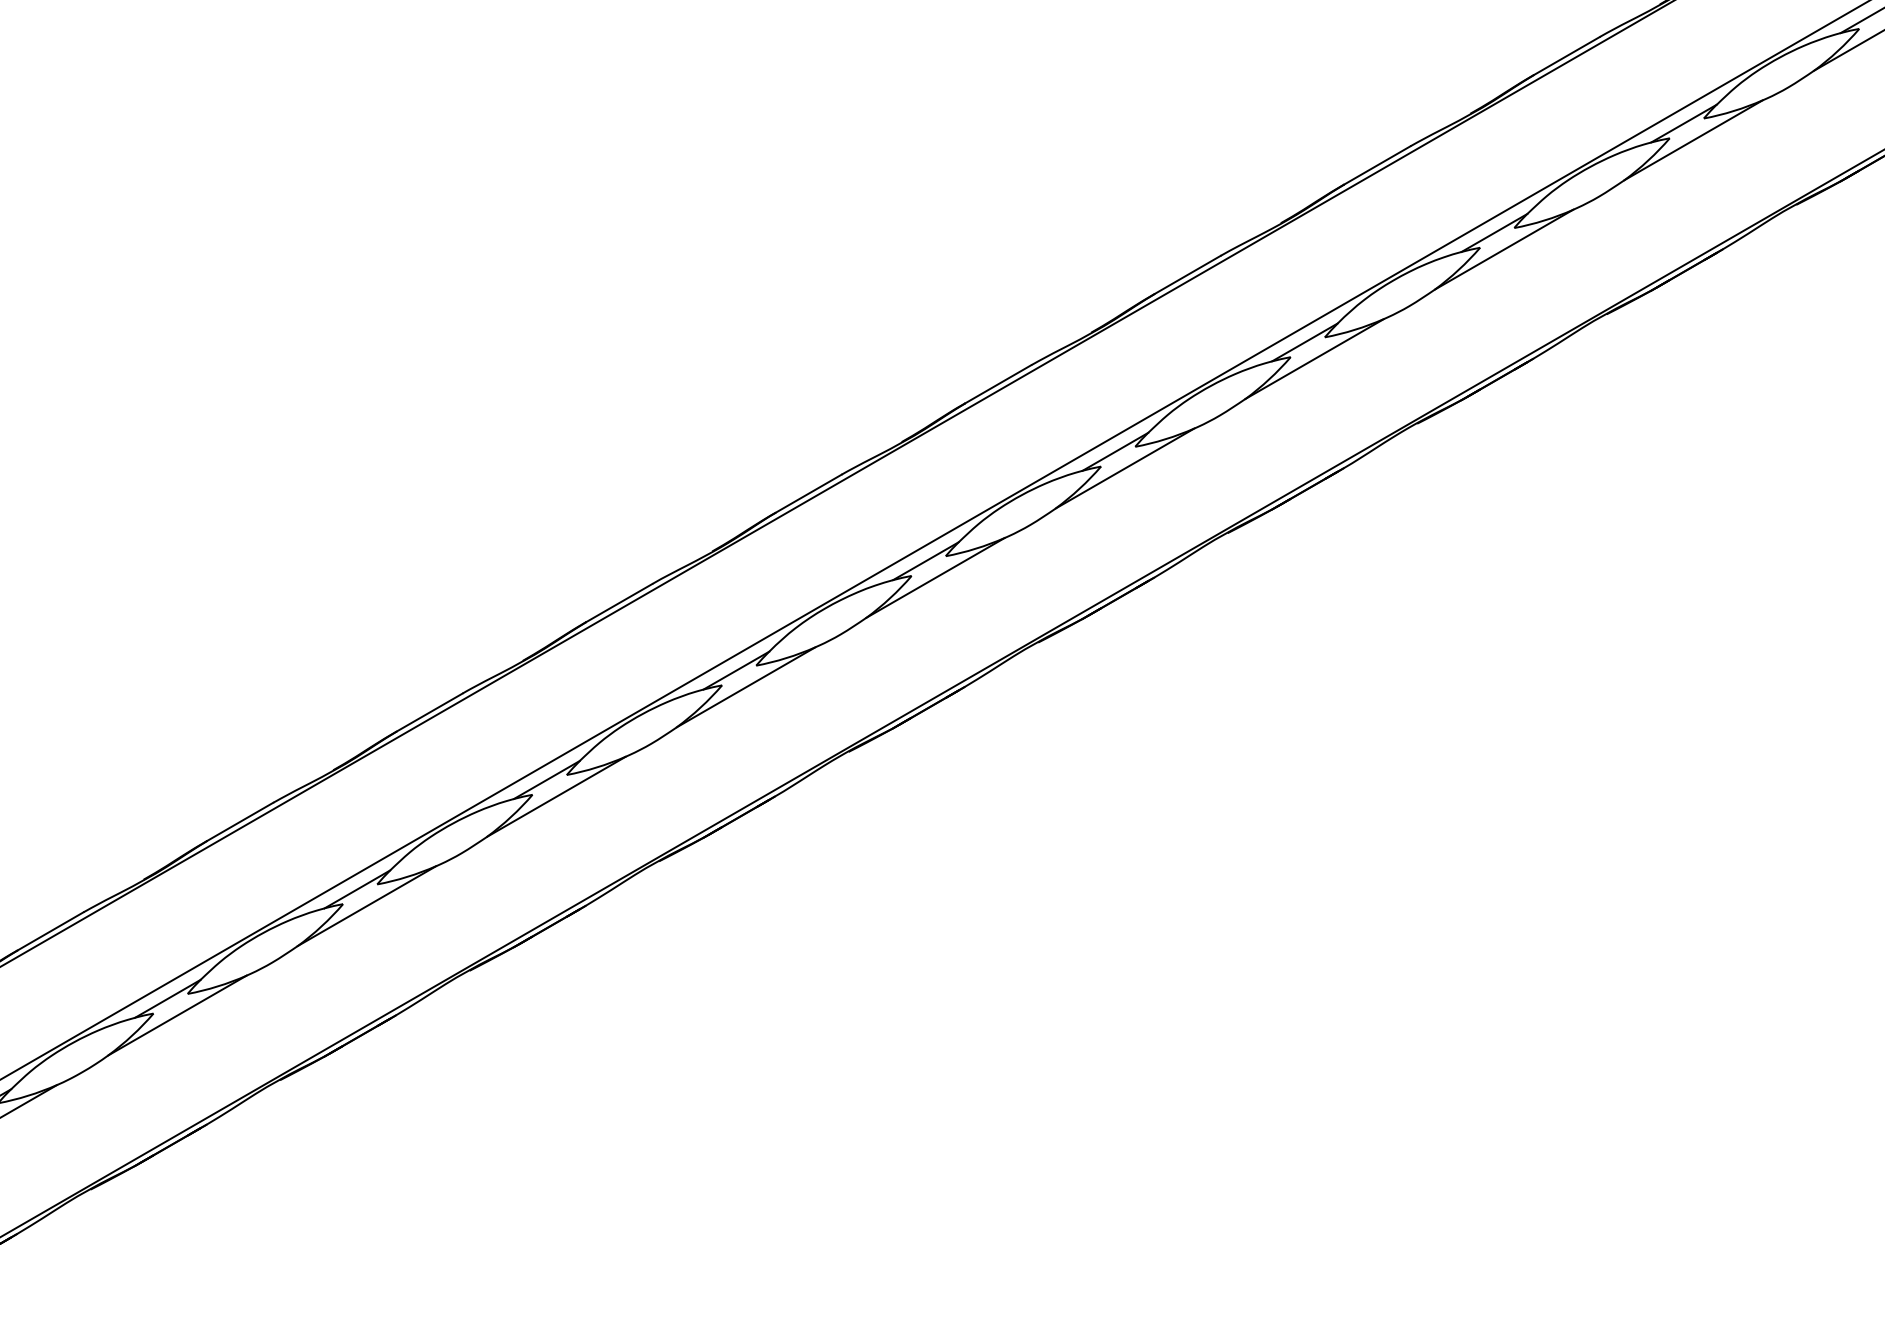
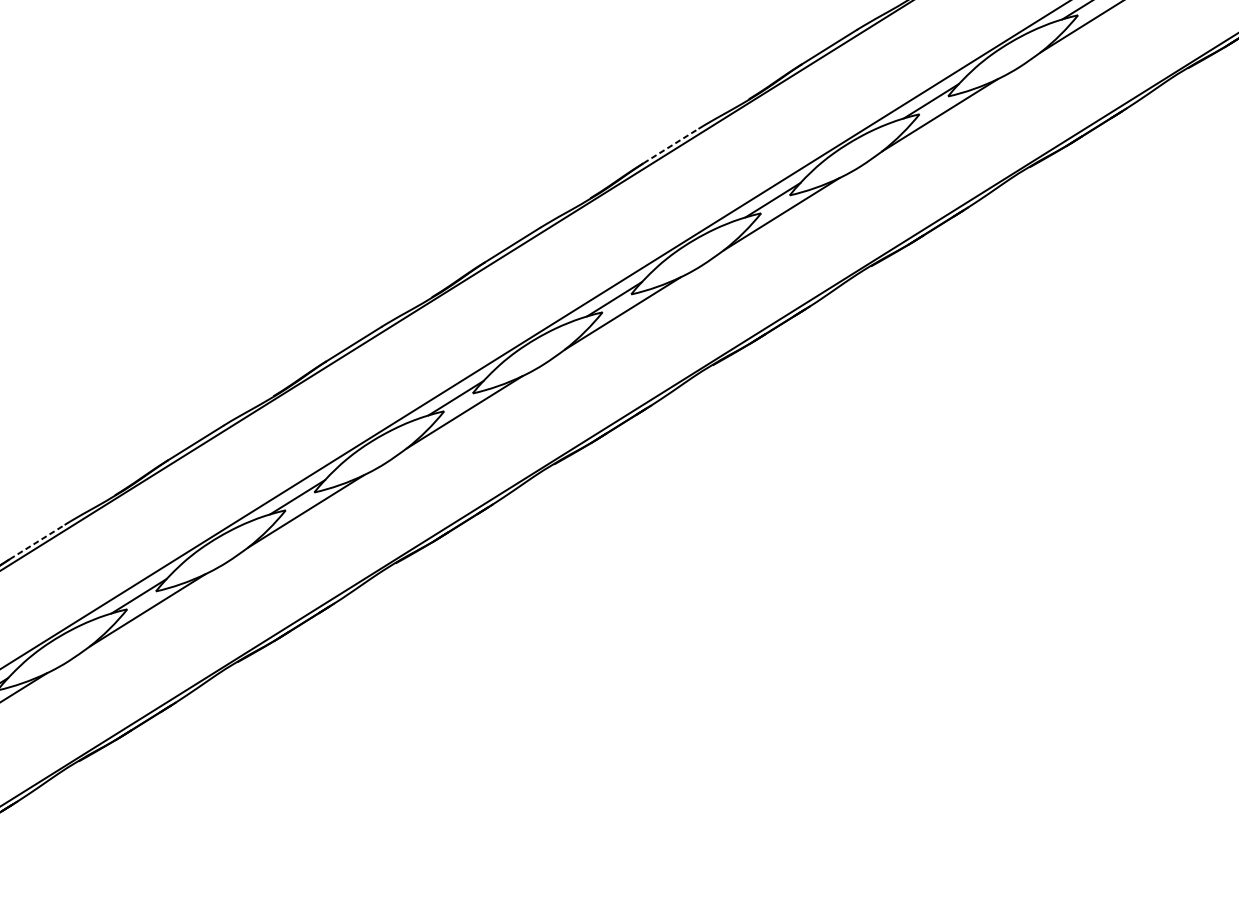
line: (1187, 274) -> (670, 145), solid -> dashed
line: (429, 712) -> (36, 542), solid -> dashed

